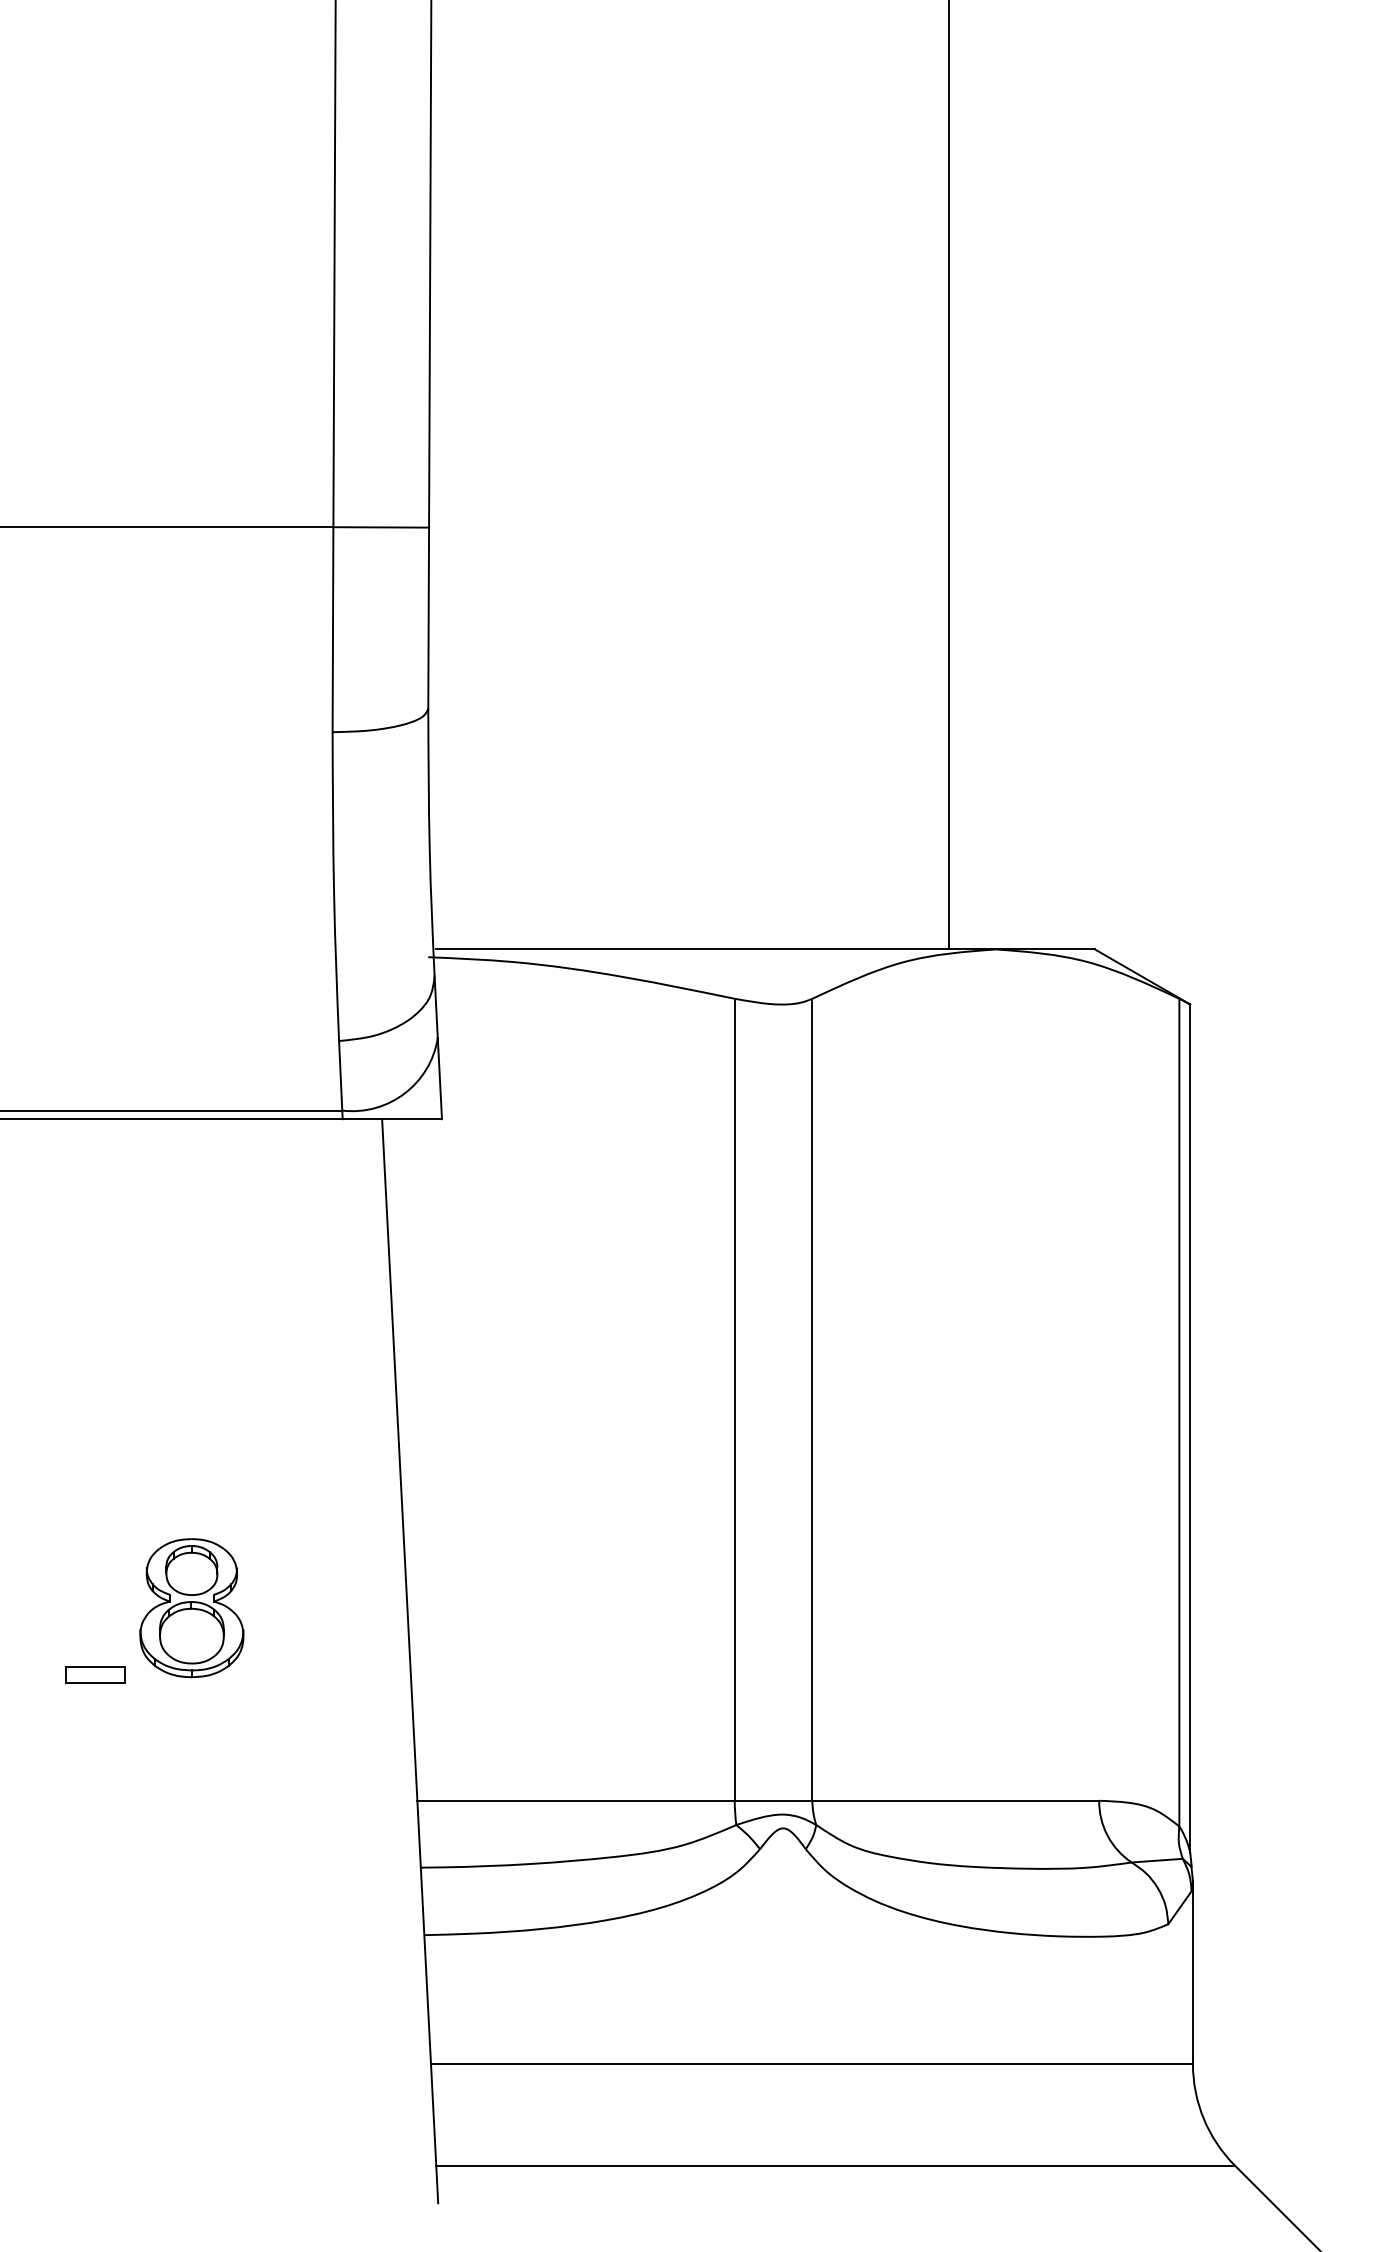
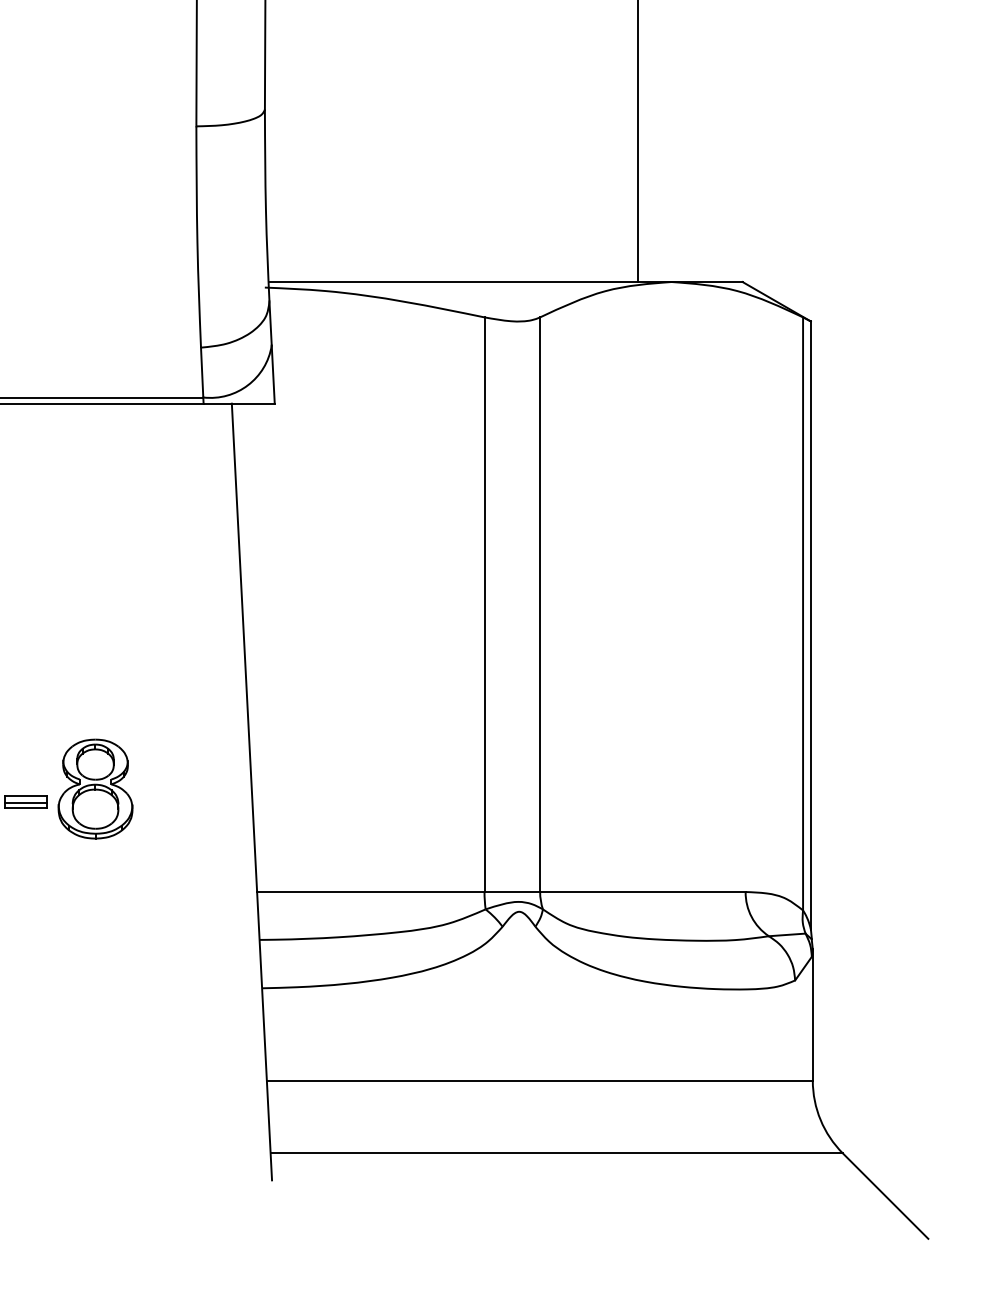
part: (191, 1608) -> (95, 789), moved
line: (94, 1676) -> (25, 802), added

